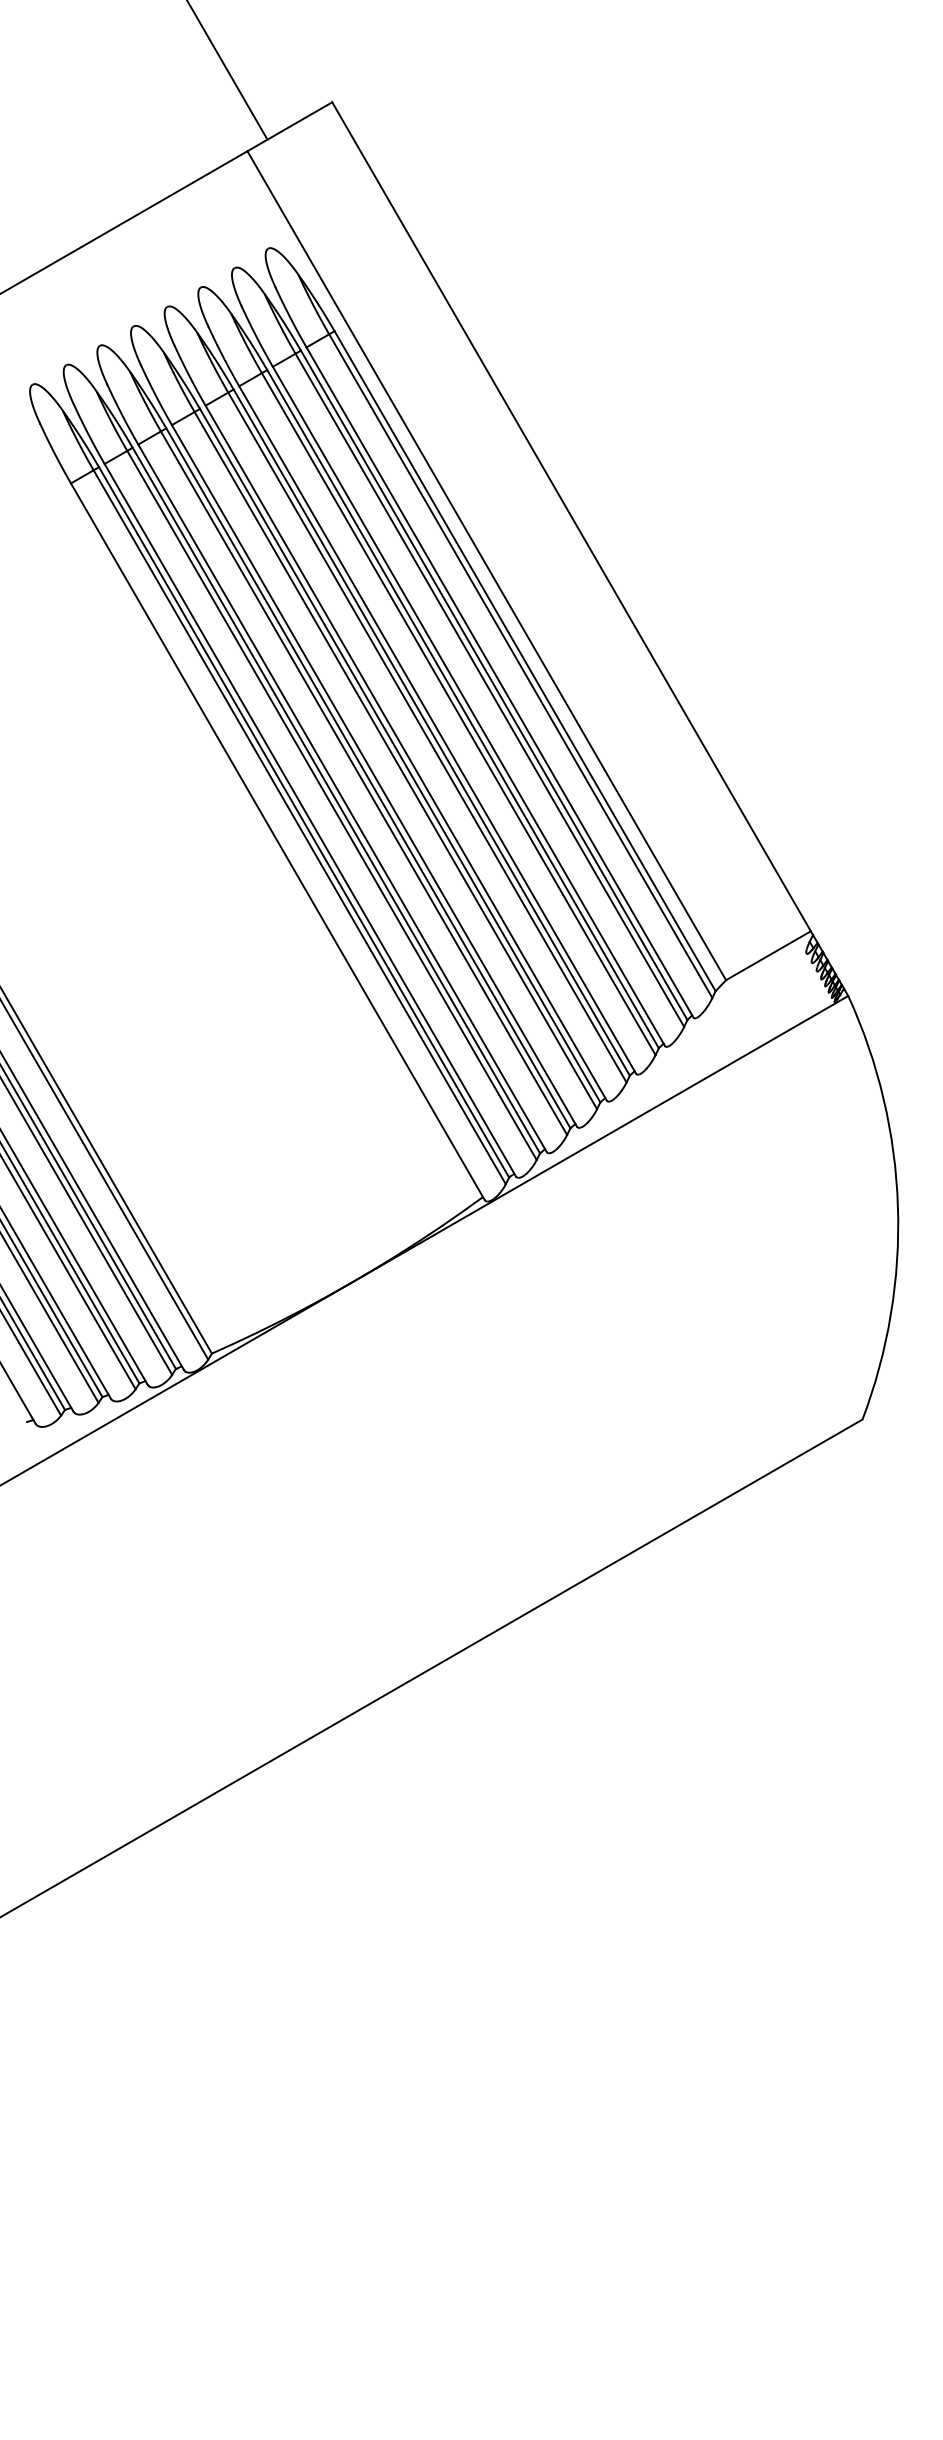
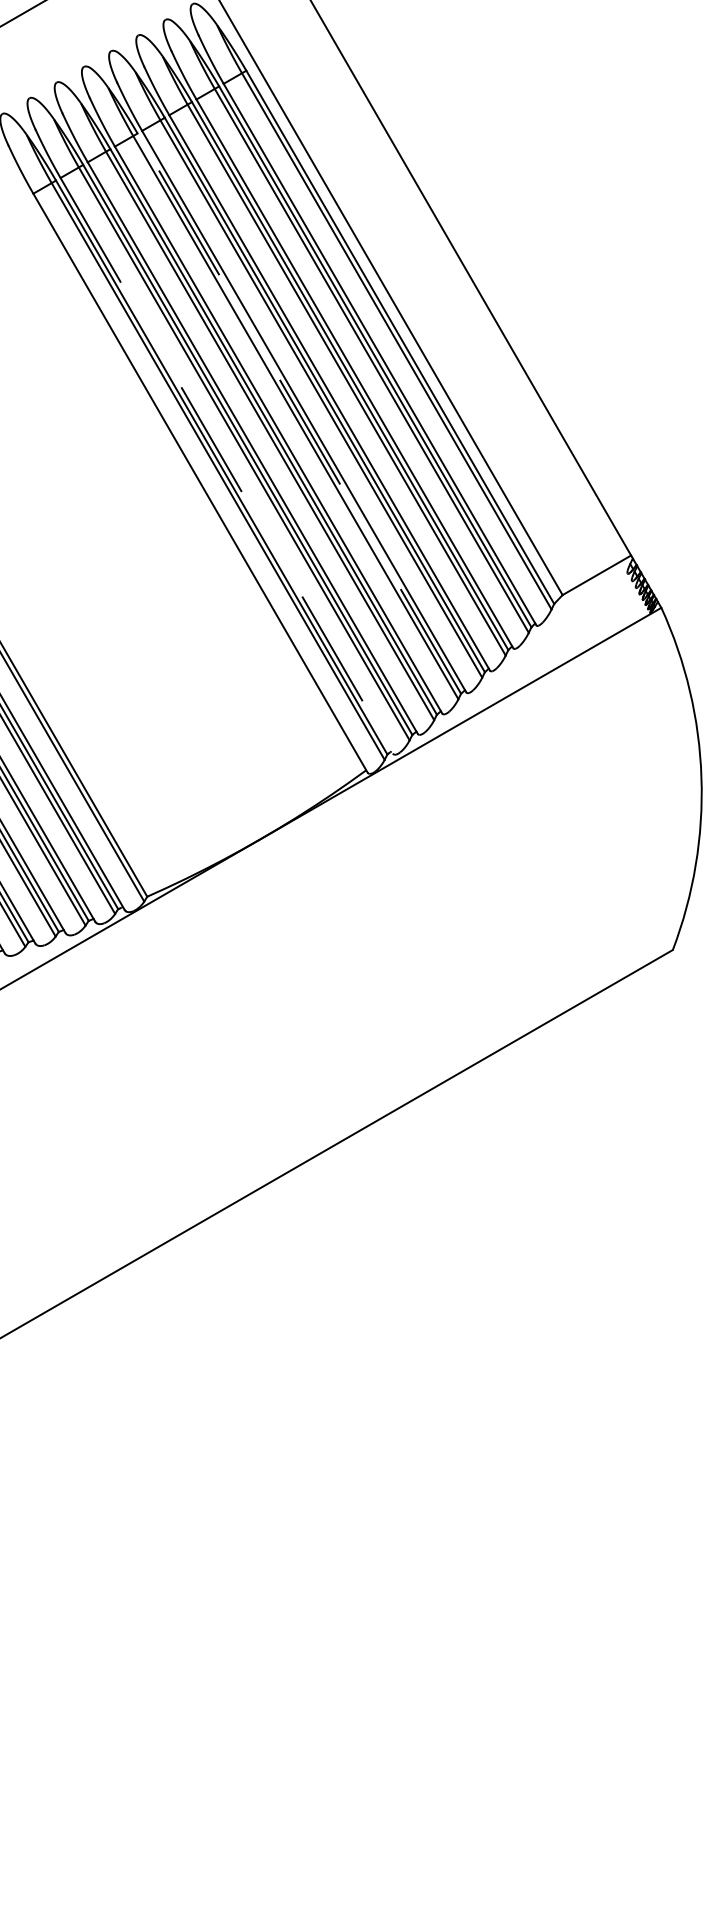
line: (399, 755) -> (298, 413), solid -> dashed
line: (310, 820) -> (226, 466), solid -> dashed

